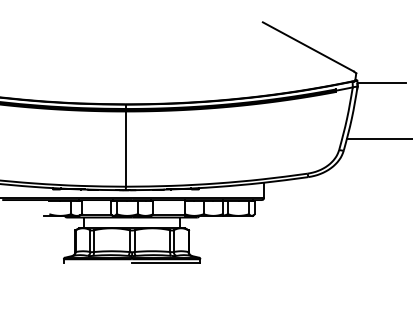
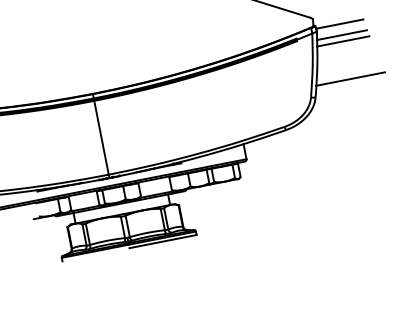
line: (381, 94) -> (341, 35), added
line: (381, 101) -> (343, 41), added

